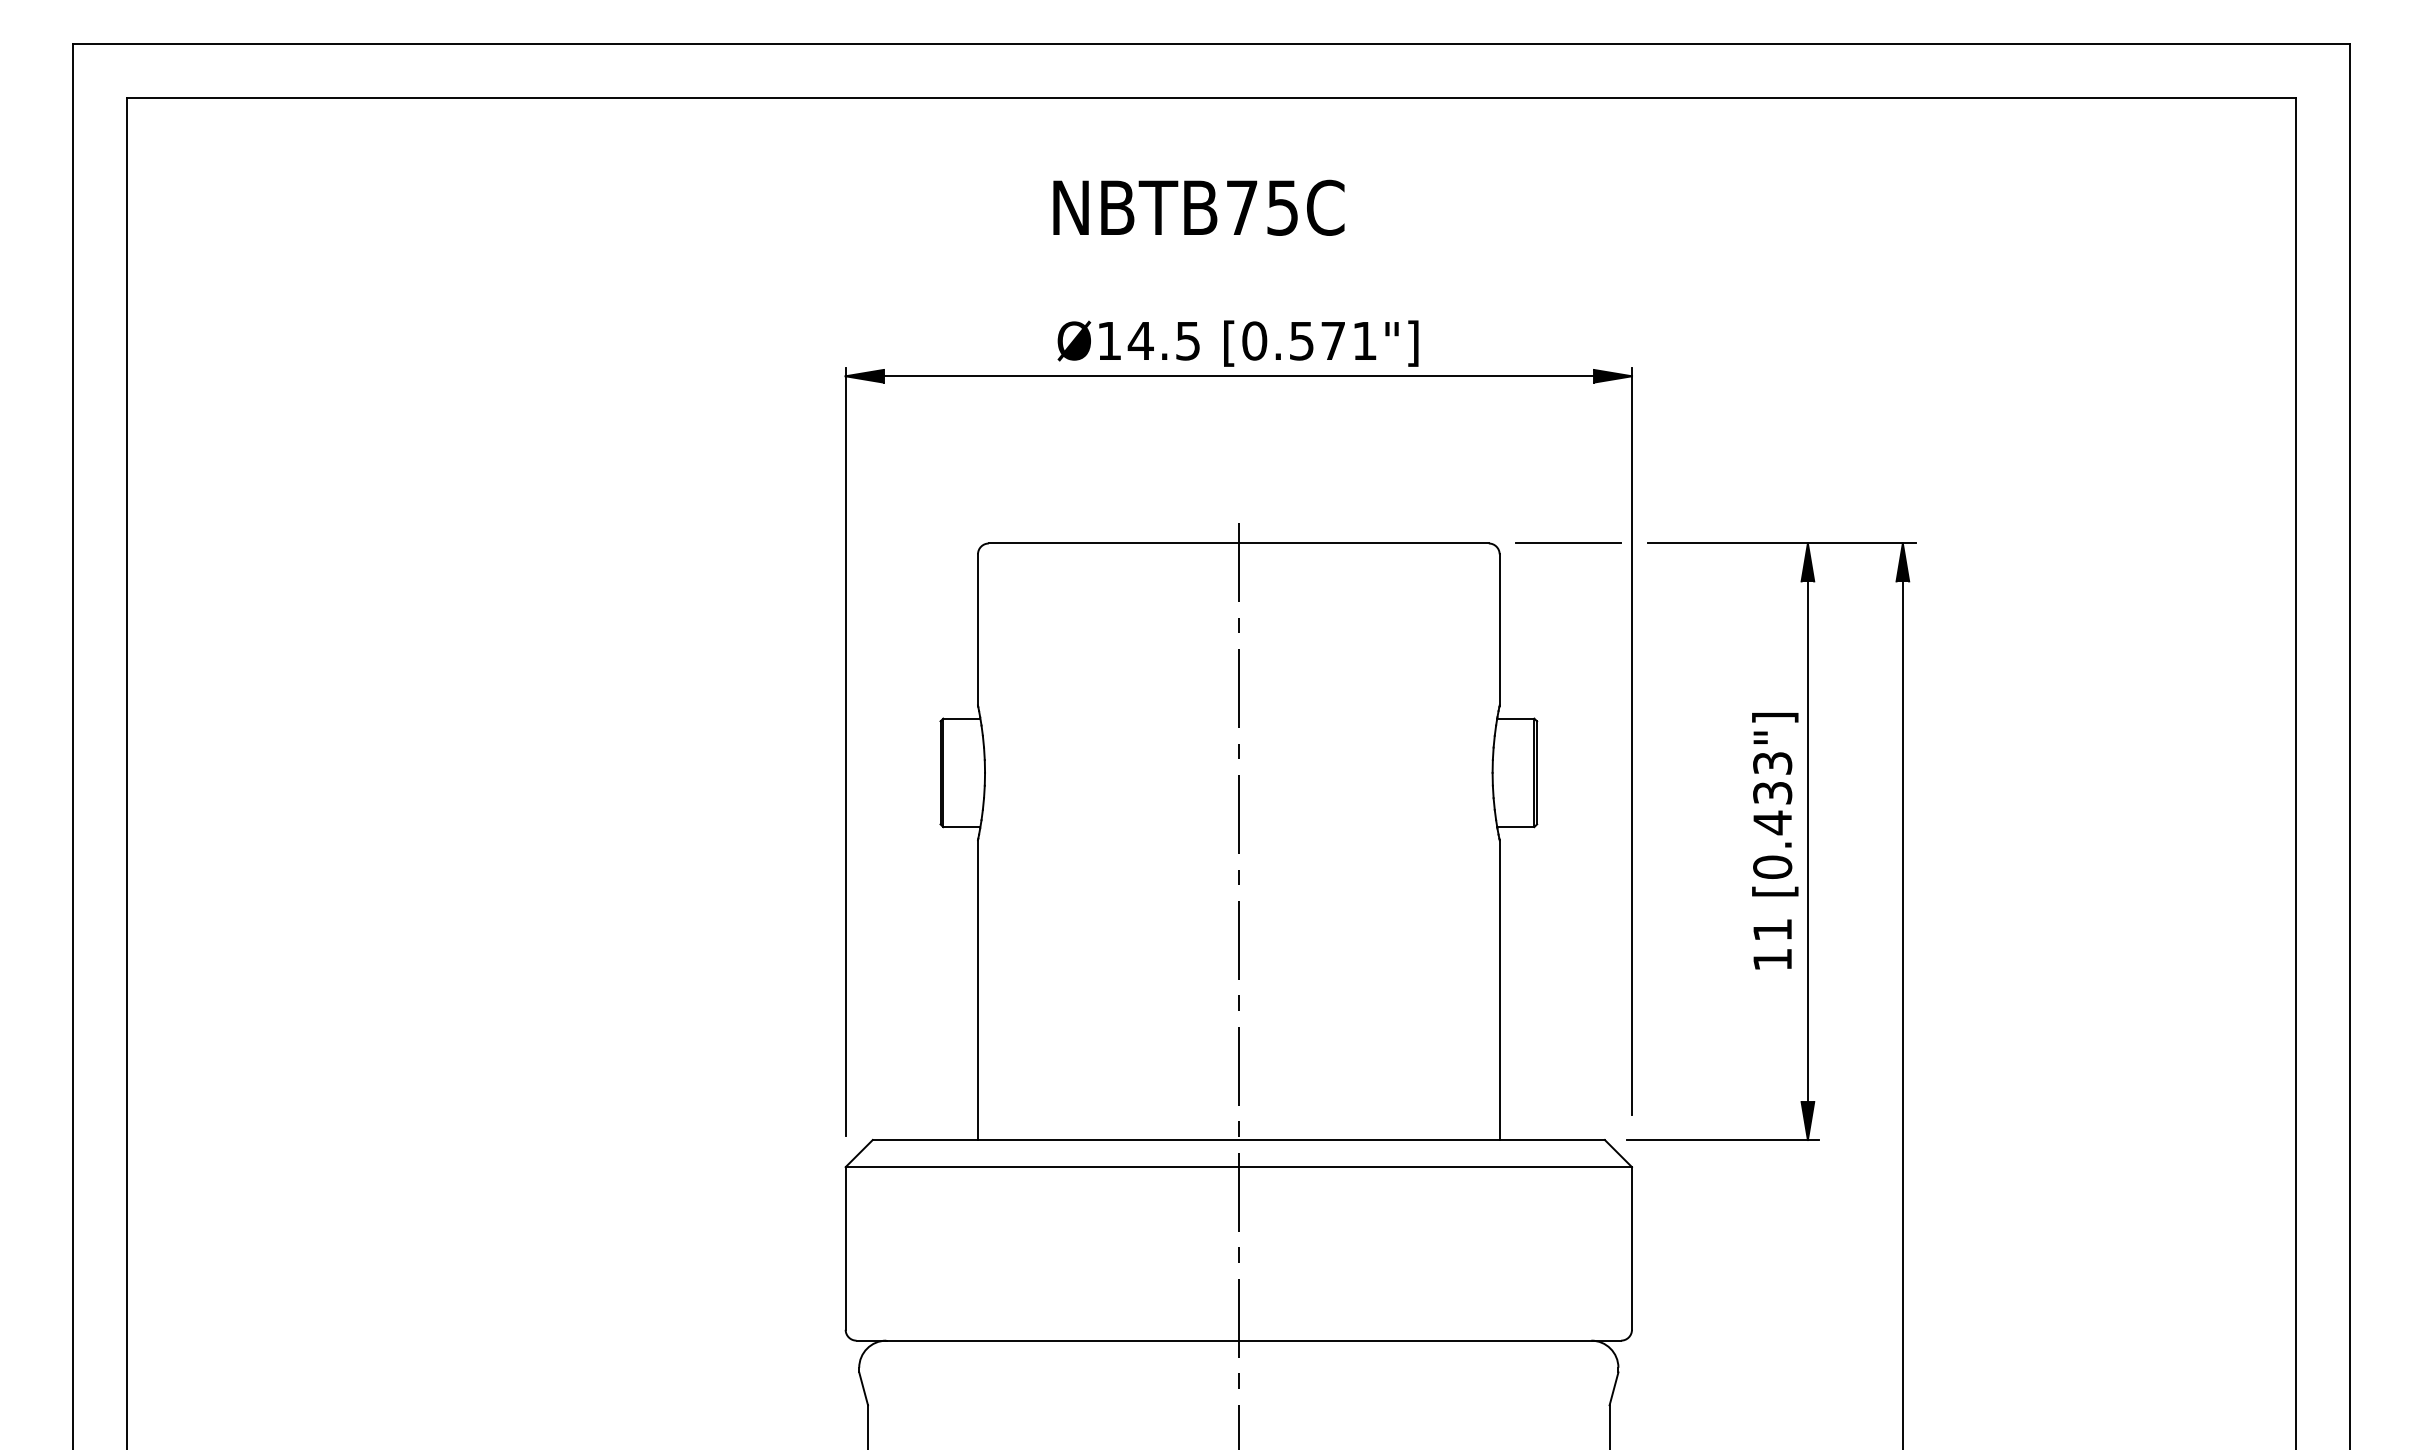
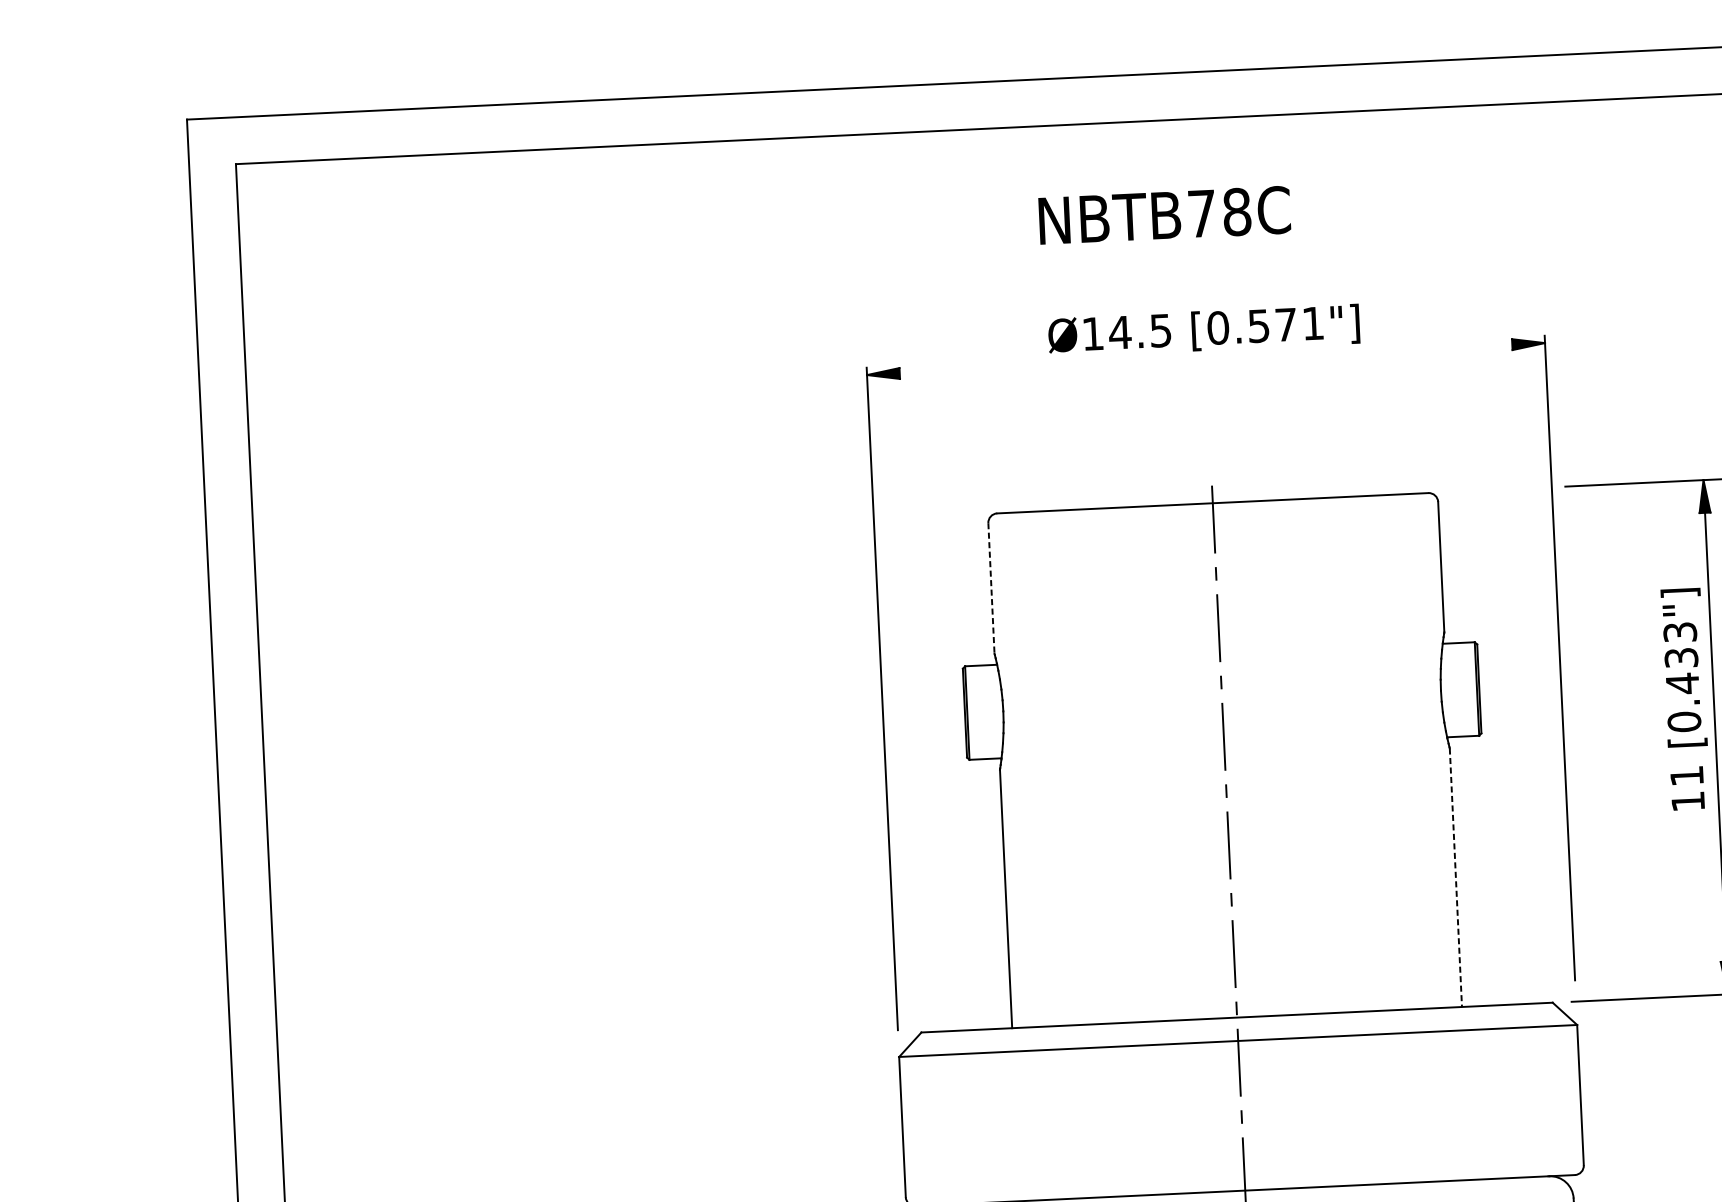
text: (1282, 207) -> (1236, 211), NBTB75C -> NBTB78C
line: (1238, 376) -> (1205, 359), removed
line: (1568, 542) -> (1497, 488), removed
line: (977, 629) -> (990, 588), solid -> dashed
text: (1775, 841) -> (1685, 699), moved
line: (1499, 990) -> (1455, 878), solid -> dashed

